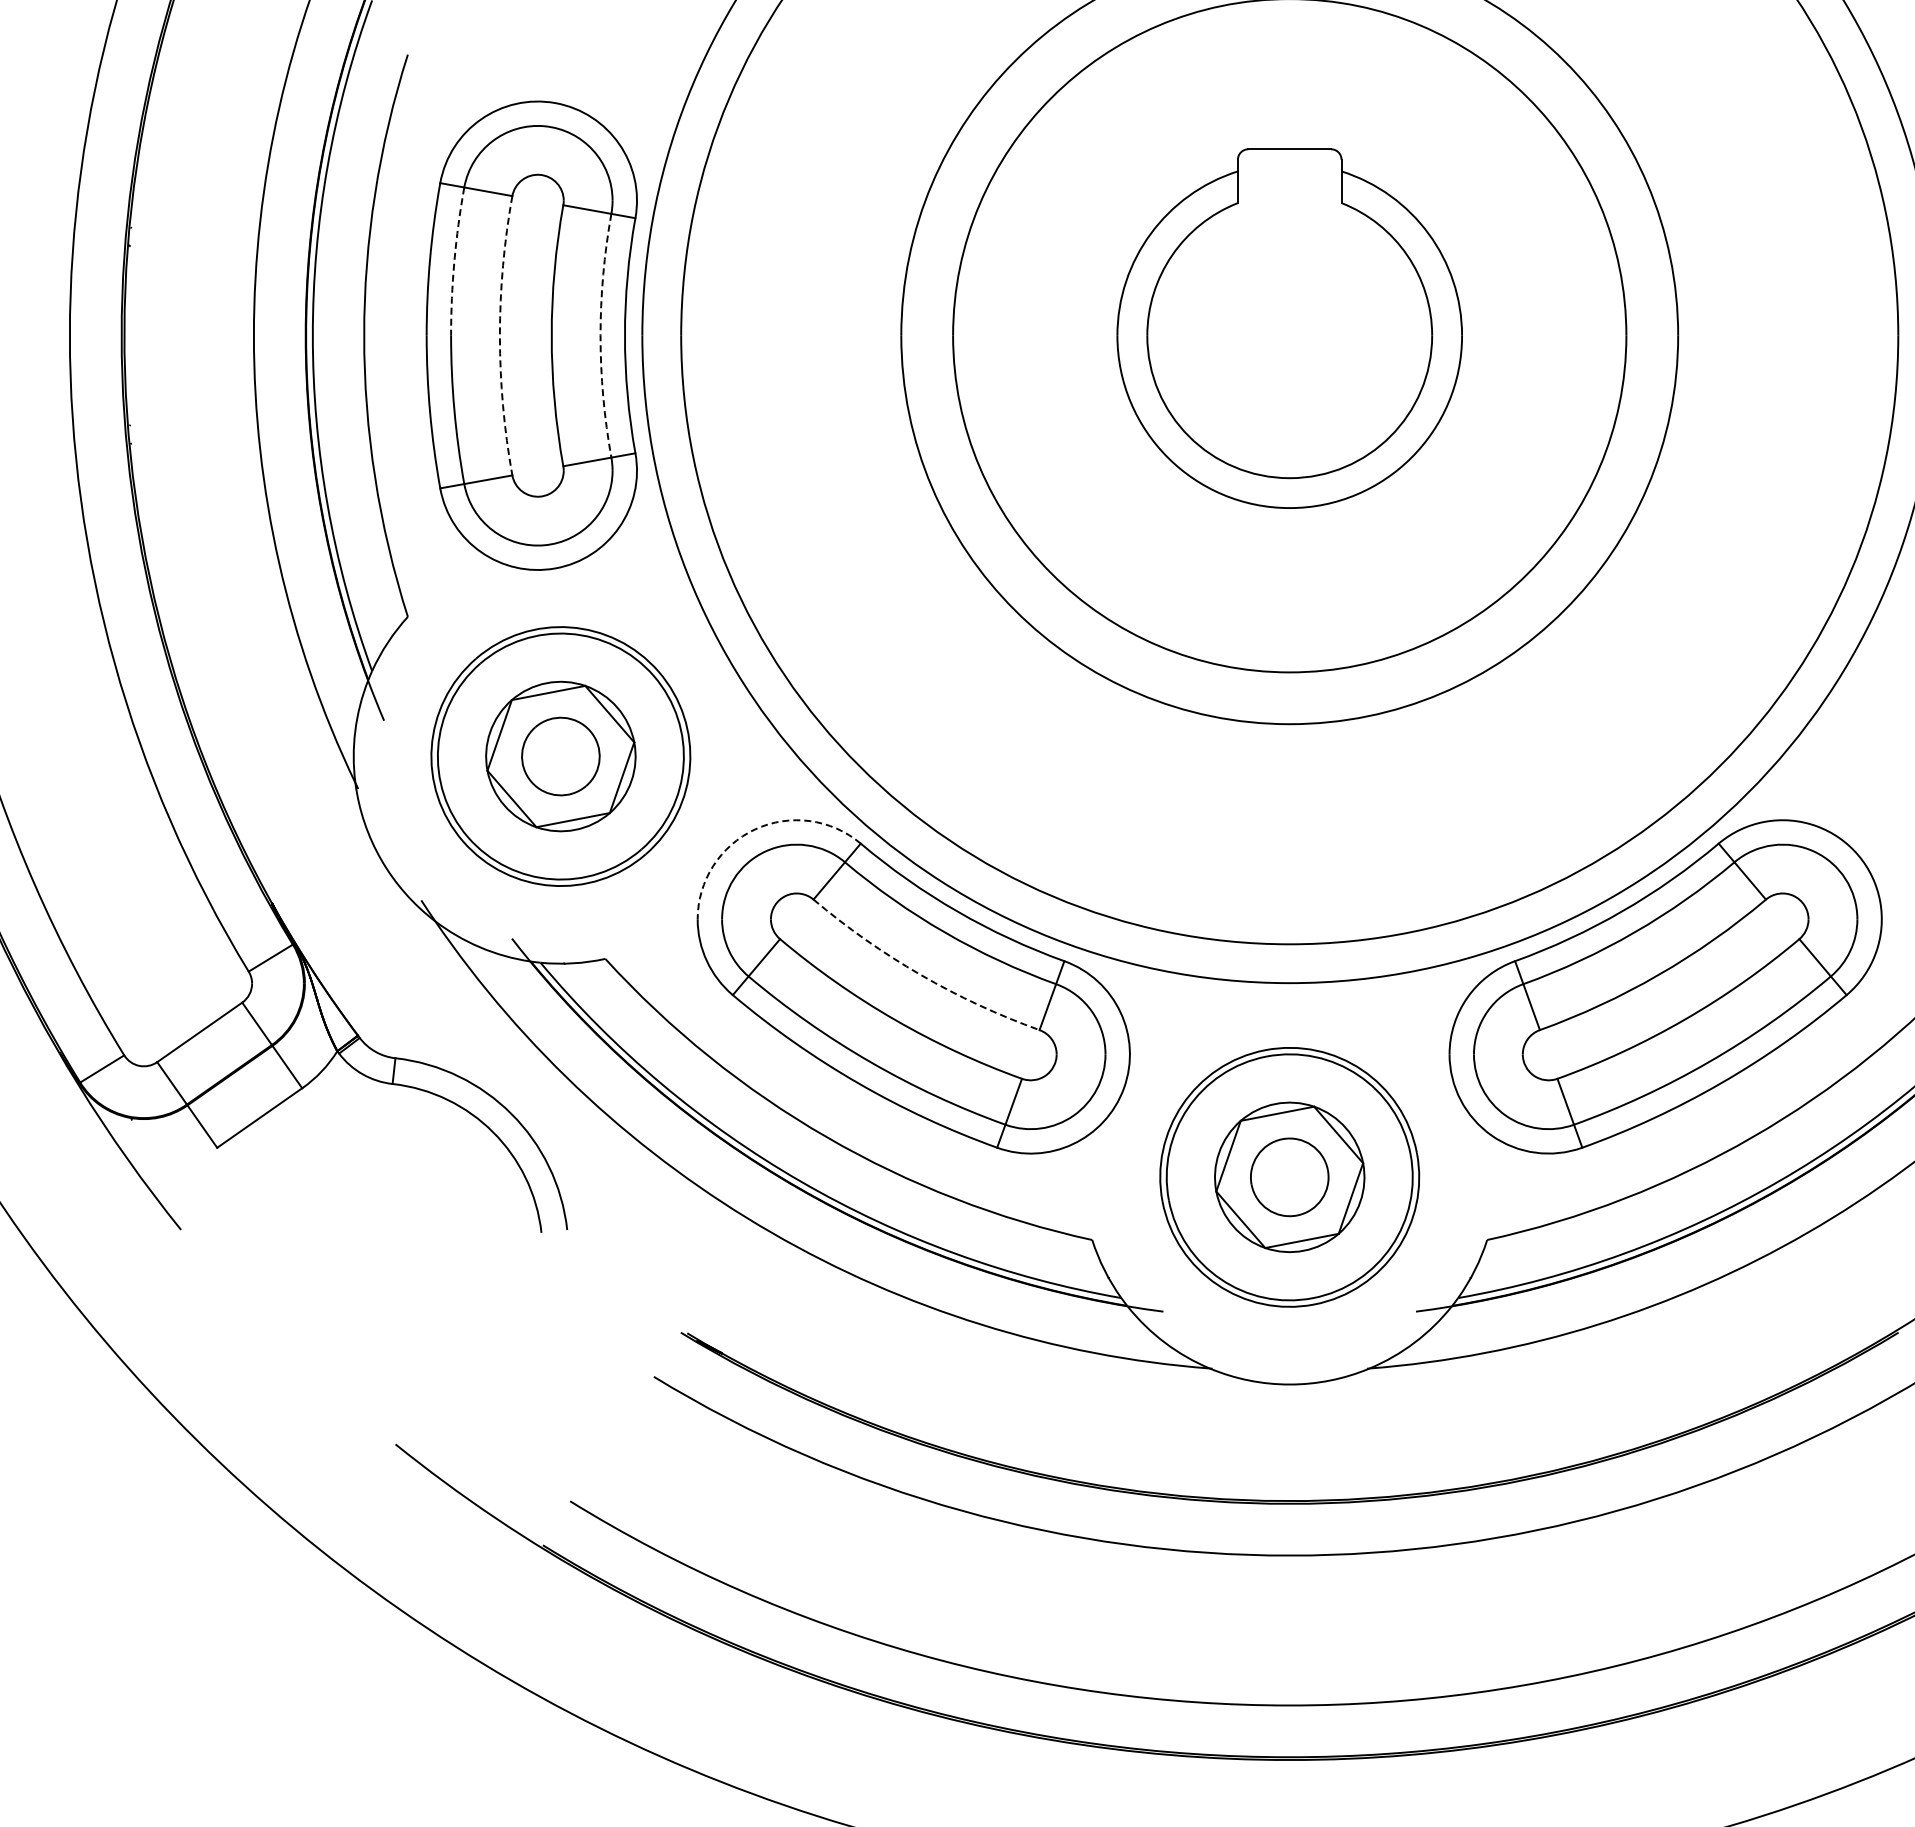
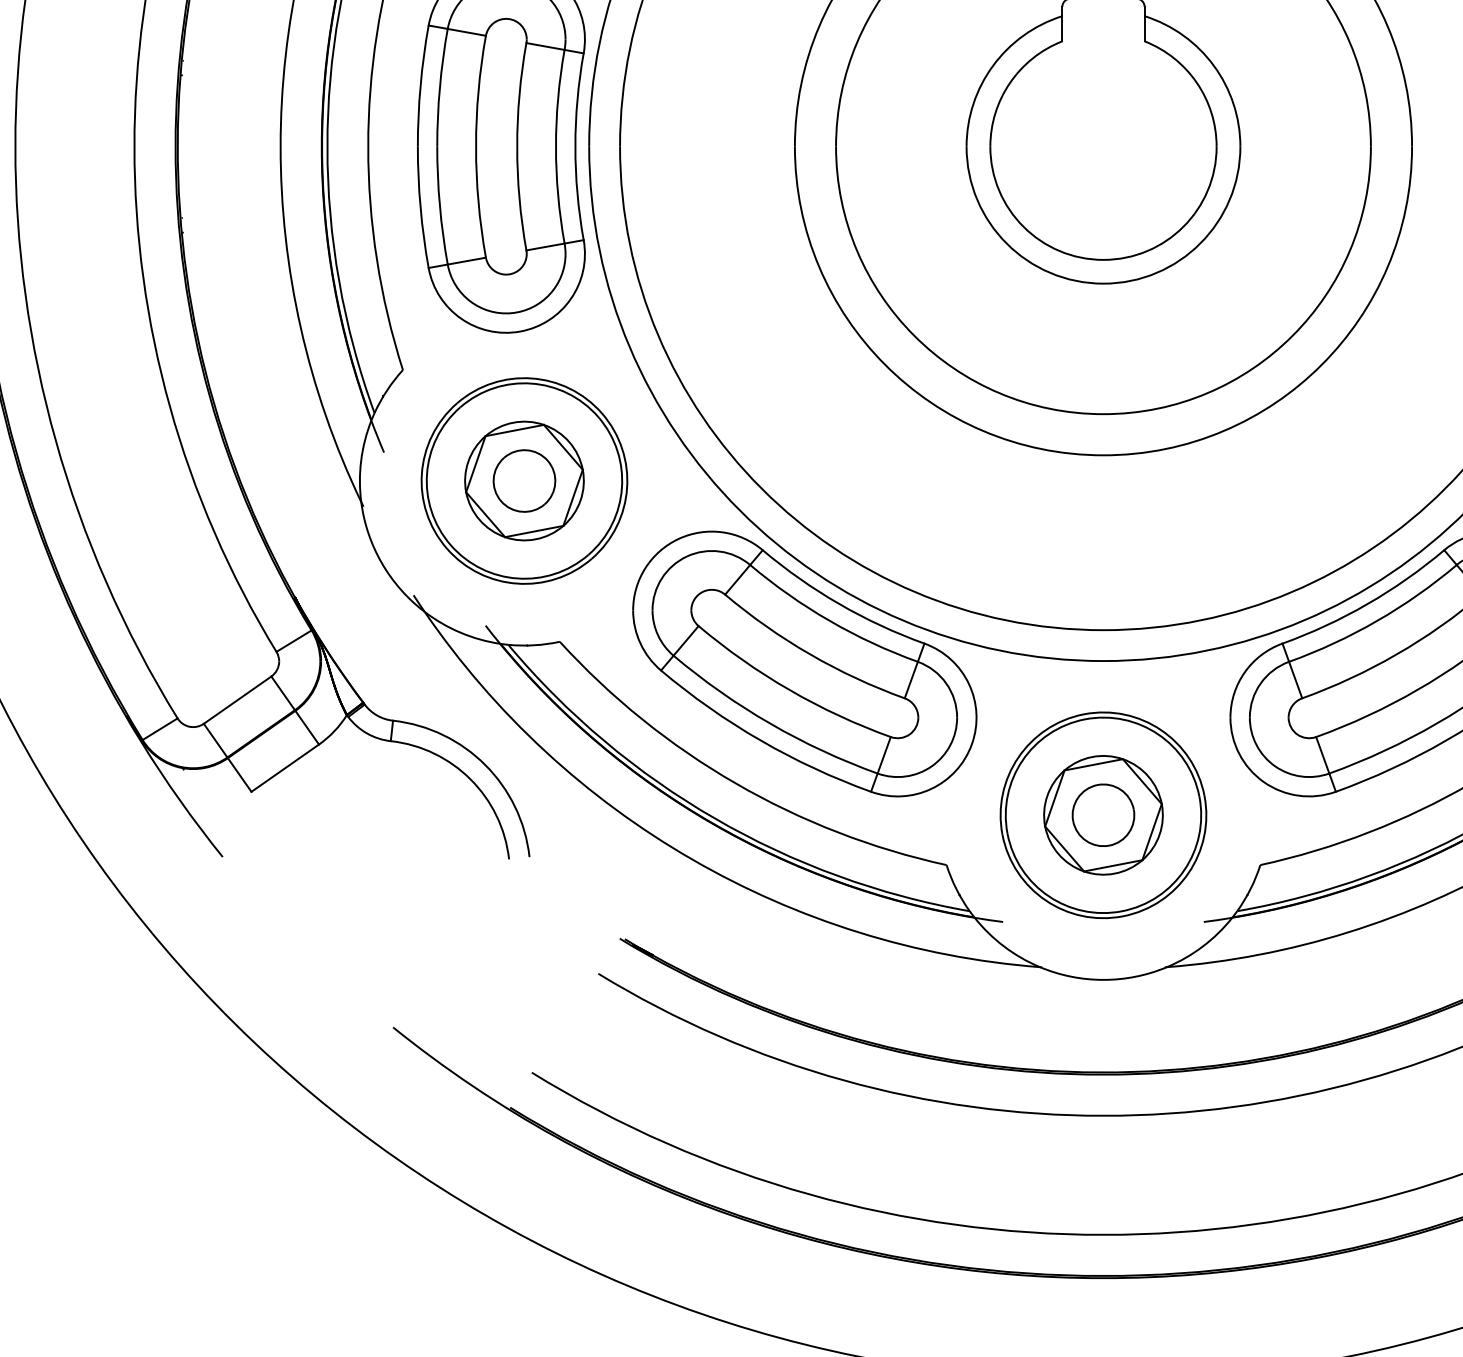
arc: (454, 261) -> (439, 87), dashed -> solid
arc: (499, 335) -> (475, 146), dashed -> solid
arc: (600, 335) -> (555, 146), dashed -> solid
arc: (755, 829) -> (679, 538), dashed -> solid
arc: (920, 974) -> (810, 654), dashed -> solid

